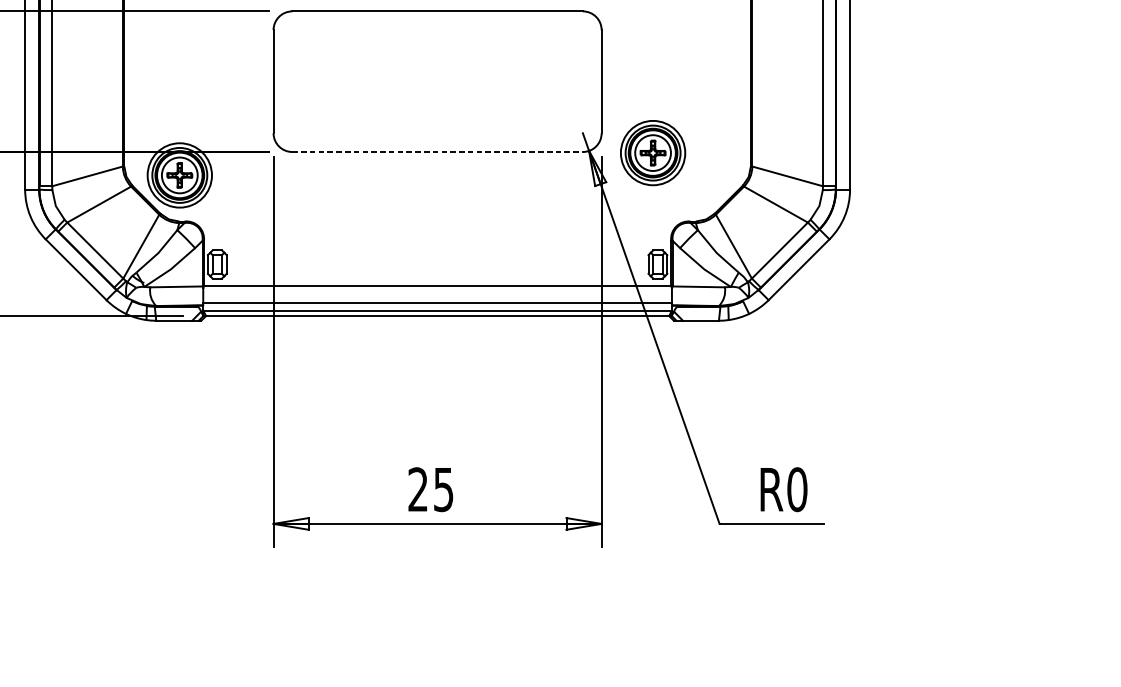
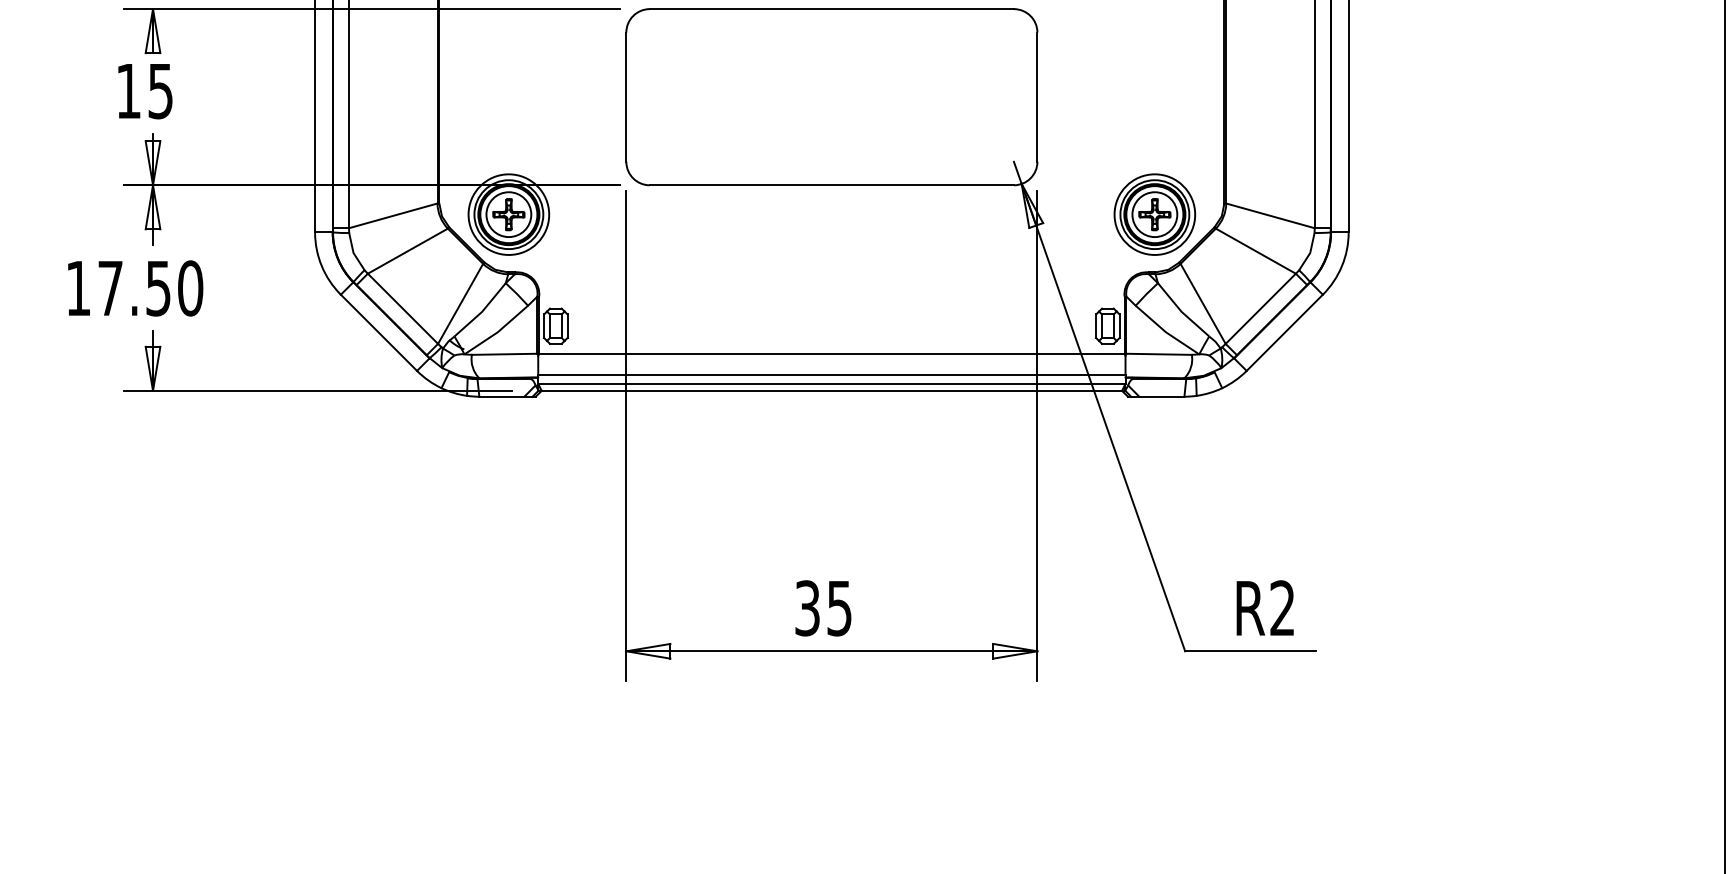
line: (438, 152) -> (832, 185), dashed -> solid
part: (652, 152) -> (1154, 214), moved
text: (418, 489) -> (807, 608), 25 -> 35
text: (797, 489) -> (1282, 608), R0 -> R2

